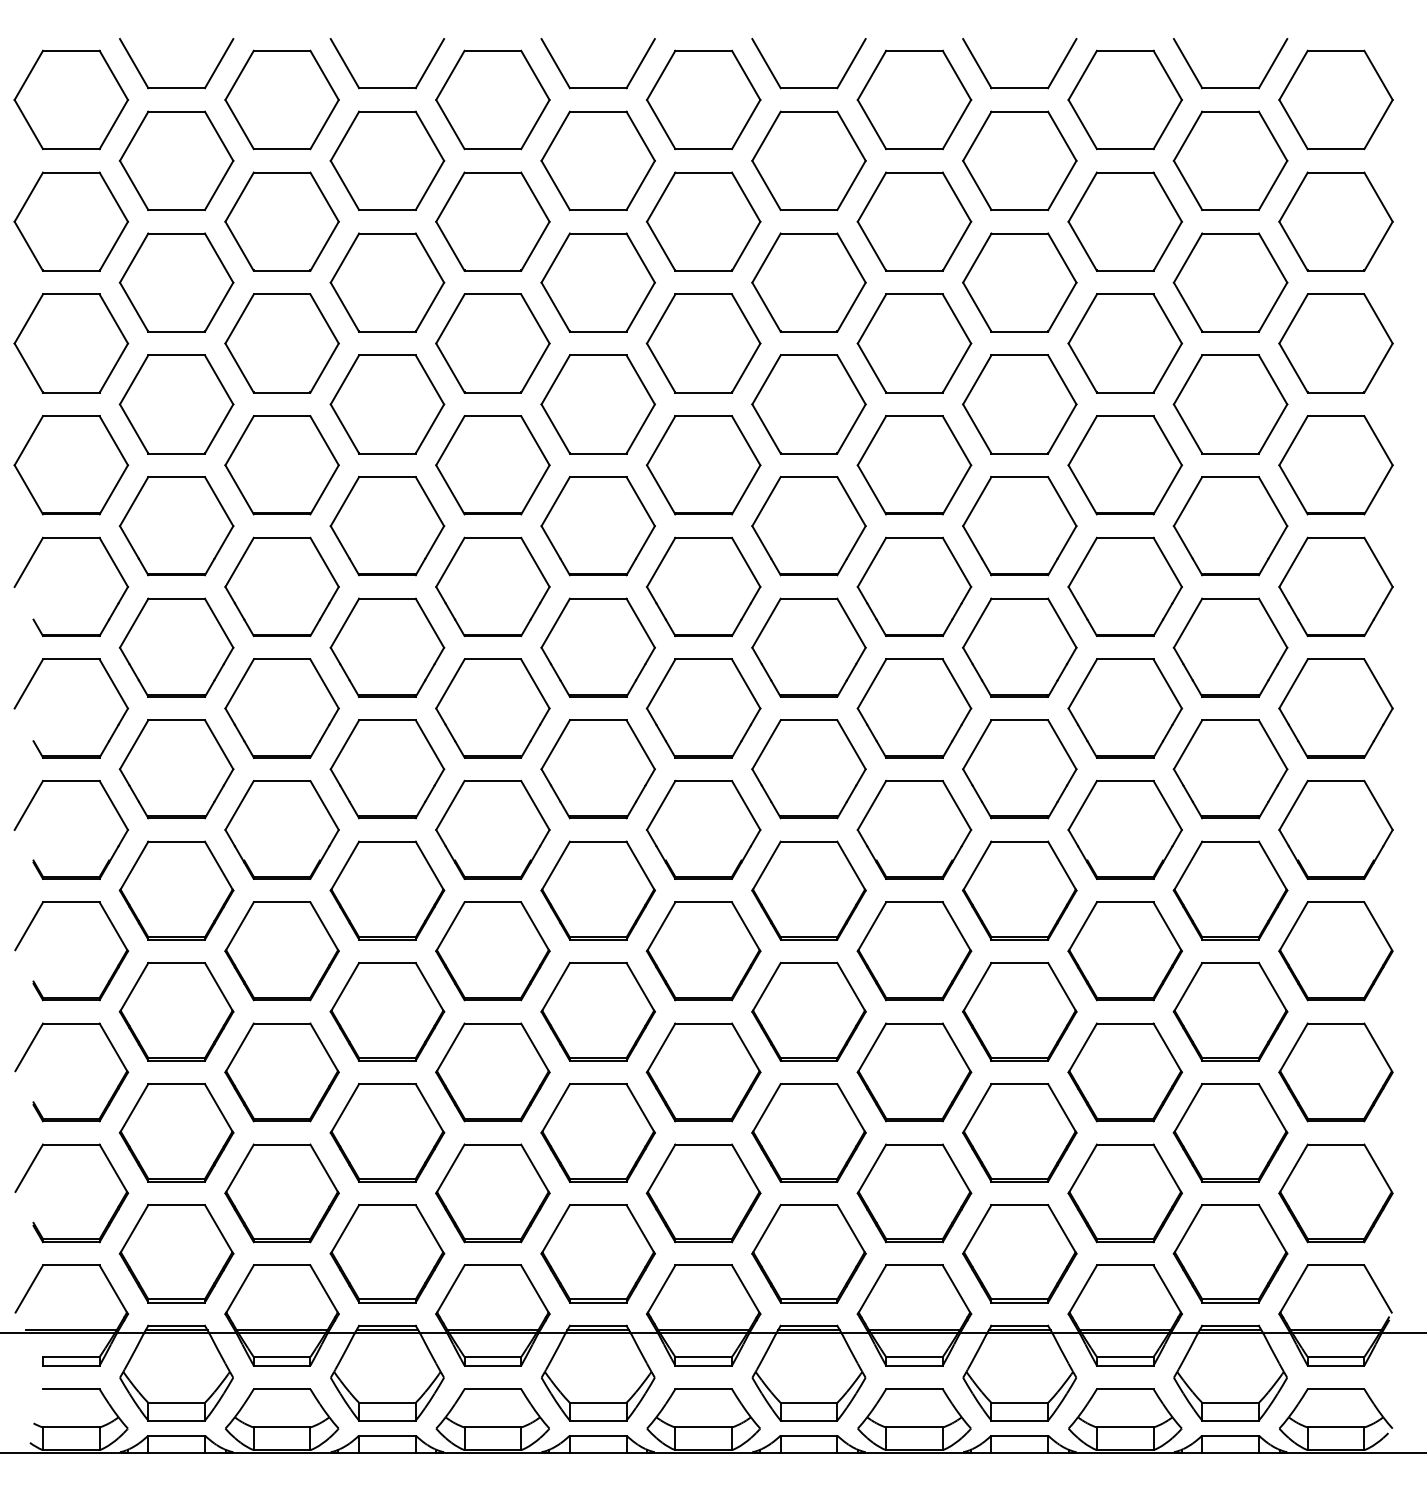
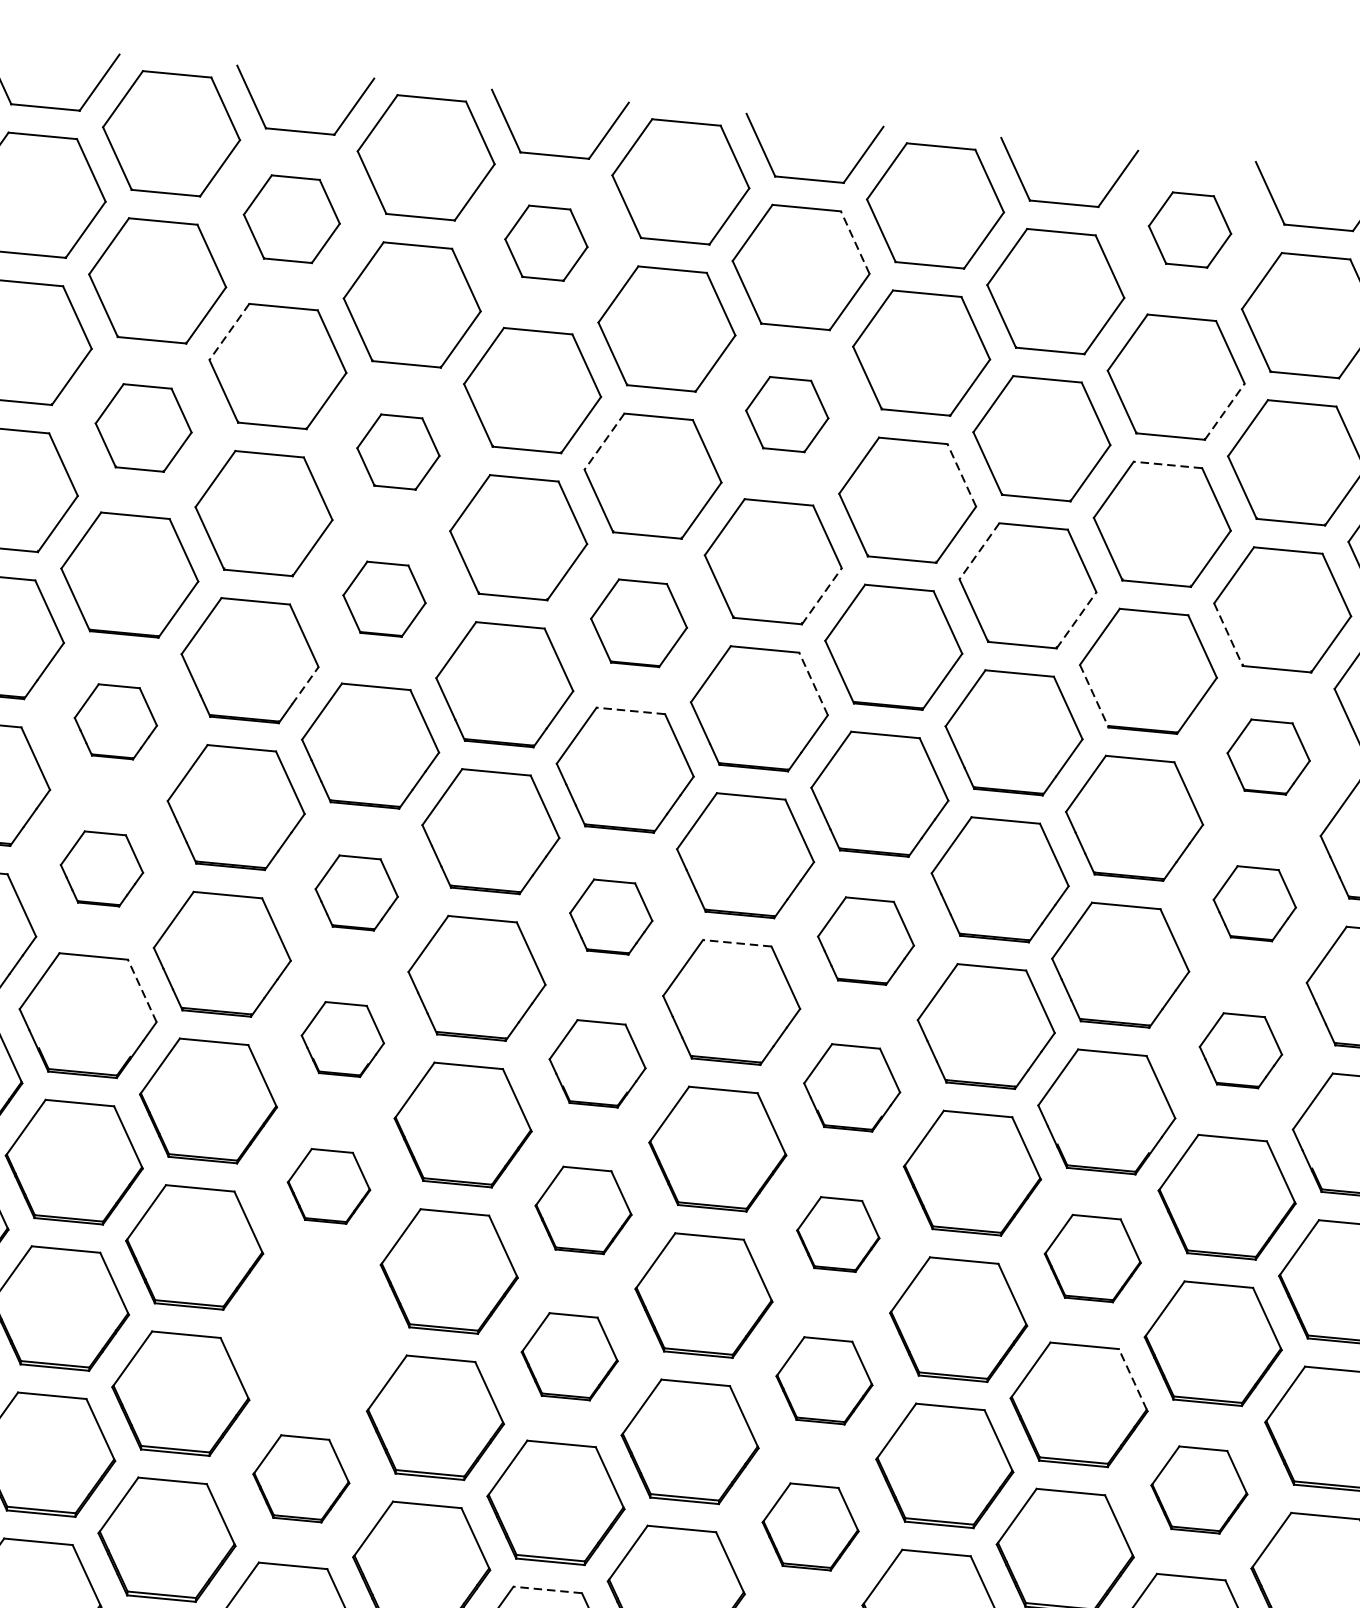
part: (1124, 99) -> (1189, 229), size x0.6
line: (851, 135) -> (855, 241), solid -> dashed
part: (387, 160) -> (291, 218), size x0.7
part: (597, 160) -> (545, 242), size x0.6
line: (1168, 245) -> (1225, 410), solid -> dashed
line: (344, 258) -> (228, 332), solid -> dashed
part: (808, 282) -> (786, 414), size x0.6
line: (1124, 294) -> (1167, 464), solid -> dashed
line: (956, 318) -> (961, 474), solid -> dashed
line: (660, 319) -> (603, 442), solid -> dashed
part: (281, 343) -> (142, 427), size x0.7
part: (492, 343) -> (397, 451), size x0.6
line: (977, 380) -> (979, 552), solid -> dashed
line: (851, 428) -> (821, 595), solid -> dashed
line: (1062, 428) -> (1076, 619), solid -> dashed
line: (1188, 429) -> (1228, 635), solid -> dashed
part: (492, 465) -> (383, 599), size x0.6
part: (703, 465) -> (638, 623), size x0.7
line: (1083, 490) -> (1095, 697), solid -> dashed
line: (851, 501) -> (813, 683), solid -> dashed
part: (1230, 526) -> (1268, 757), size x0.6
line: (703, 537) -> (630, 710), solid -> dashed
line: (434, 542) -> (305, 685), solid -> dashed
part: (281, 586) -> (115, 721), size x0.6
part: (1230, 647) -> (1254, 903), size x0.6
part: (281, 708) -> (101, 868), size x0.6
part: (492, 708) -> (356, 892), size x0.6
part: (703, 708) -> (611, 917), size x0.6
part: (914, 708) -> (866, 941), size x0.7
line: (808, 720) -> (736, 943), solid -> dashed
part: (1230, 769) -> (1240, 1050), size x0.6
line: (324, 805) -> (142, 990), solid -> dashed
part: (492, 829) -> (342, 1039), size x0.6
part: (703, 829) -> (597, 1063), size x0.7
part: (914, 829) -> (852, 1087), size x0.7
part: (492, 951) -> (328, 1186), size x0.6
part: (703, 951) -> (583, 1210), size x0.7
part: (914, 951) -> (838, 1234), size x0.6
part: (1124, 951) -> (1092, 1258), size x0.7
line: (1167, 1046) -> (1133, 1378), solid -> dashed
part: (492, 1072) -> (314, 1332), removed
part: (703, 1072) -> (569, 1356), size x0.7
part: (914, 1072) -> (824, 1380), size x0.7
part: (1230, 1132) -> (1199, 1489), size x0.7
part: (492, 1193) -> (300, 1478), size x0.7
part: (914, 1193) -> (810, 1527), size x0.7
line: (703, 1265) -> (547, 1589), solid -> dashed

